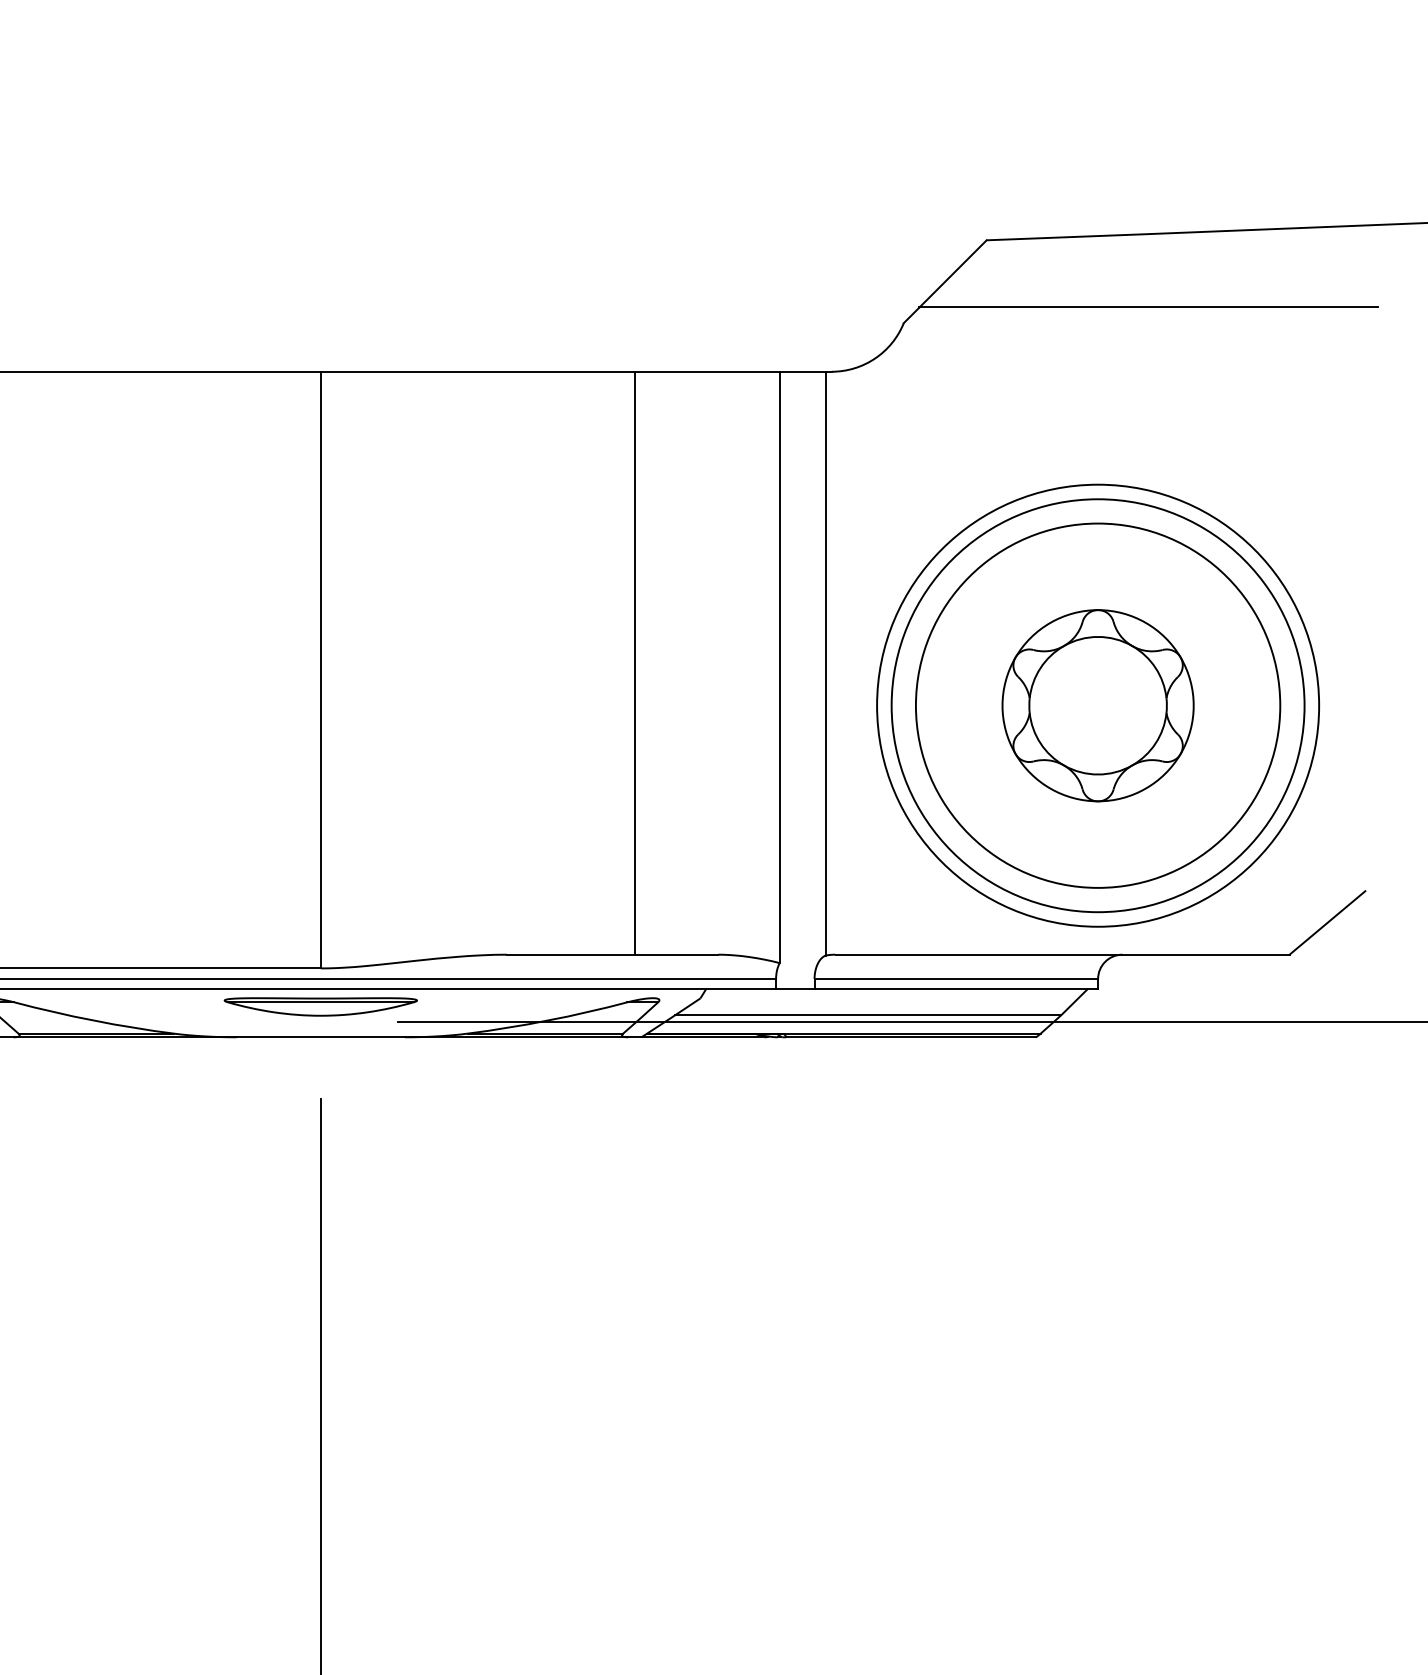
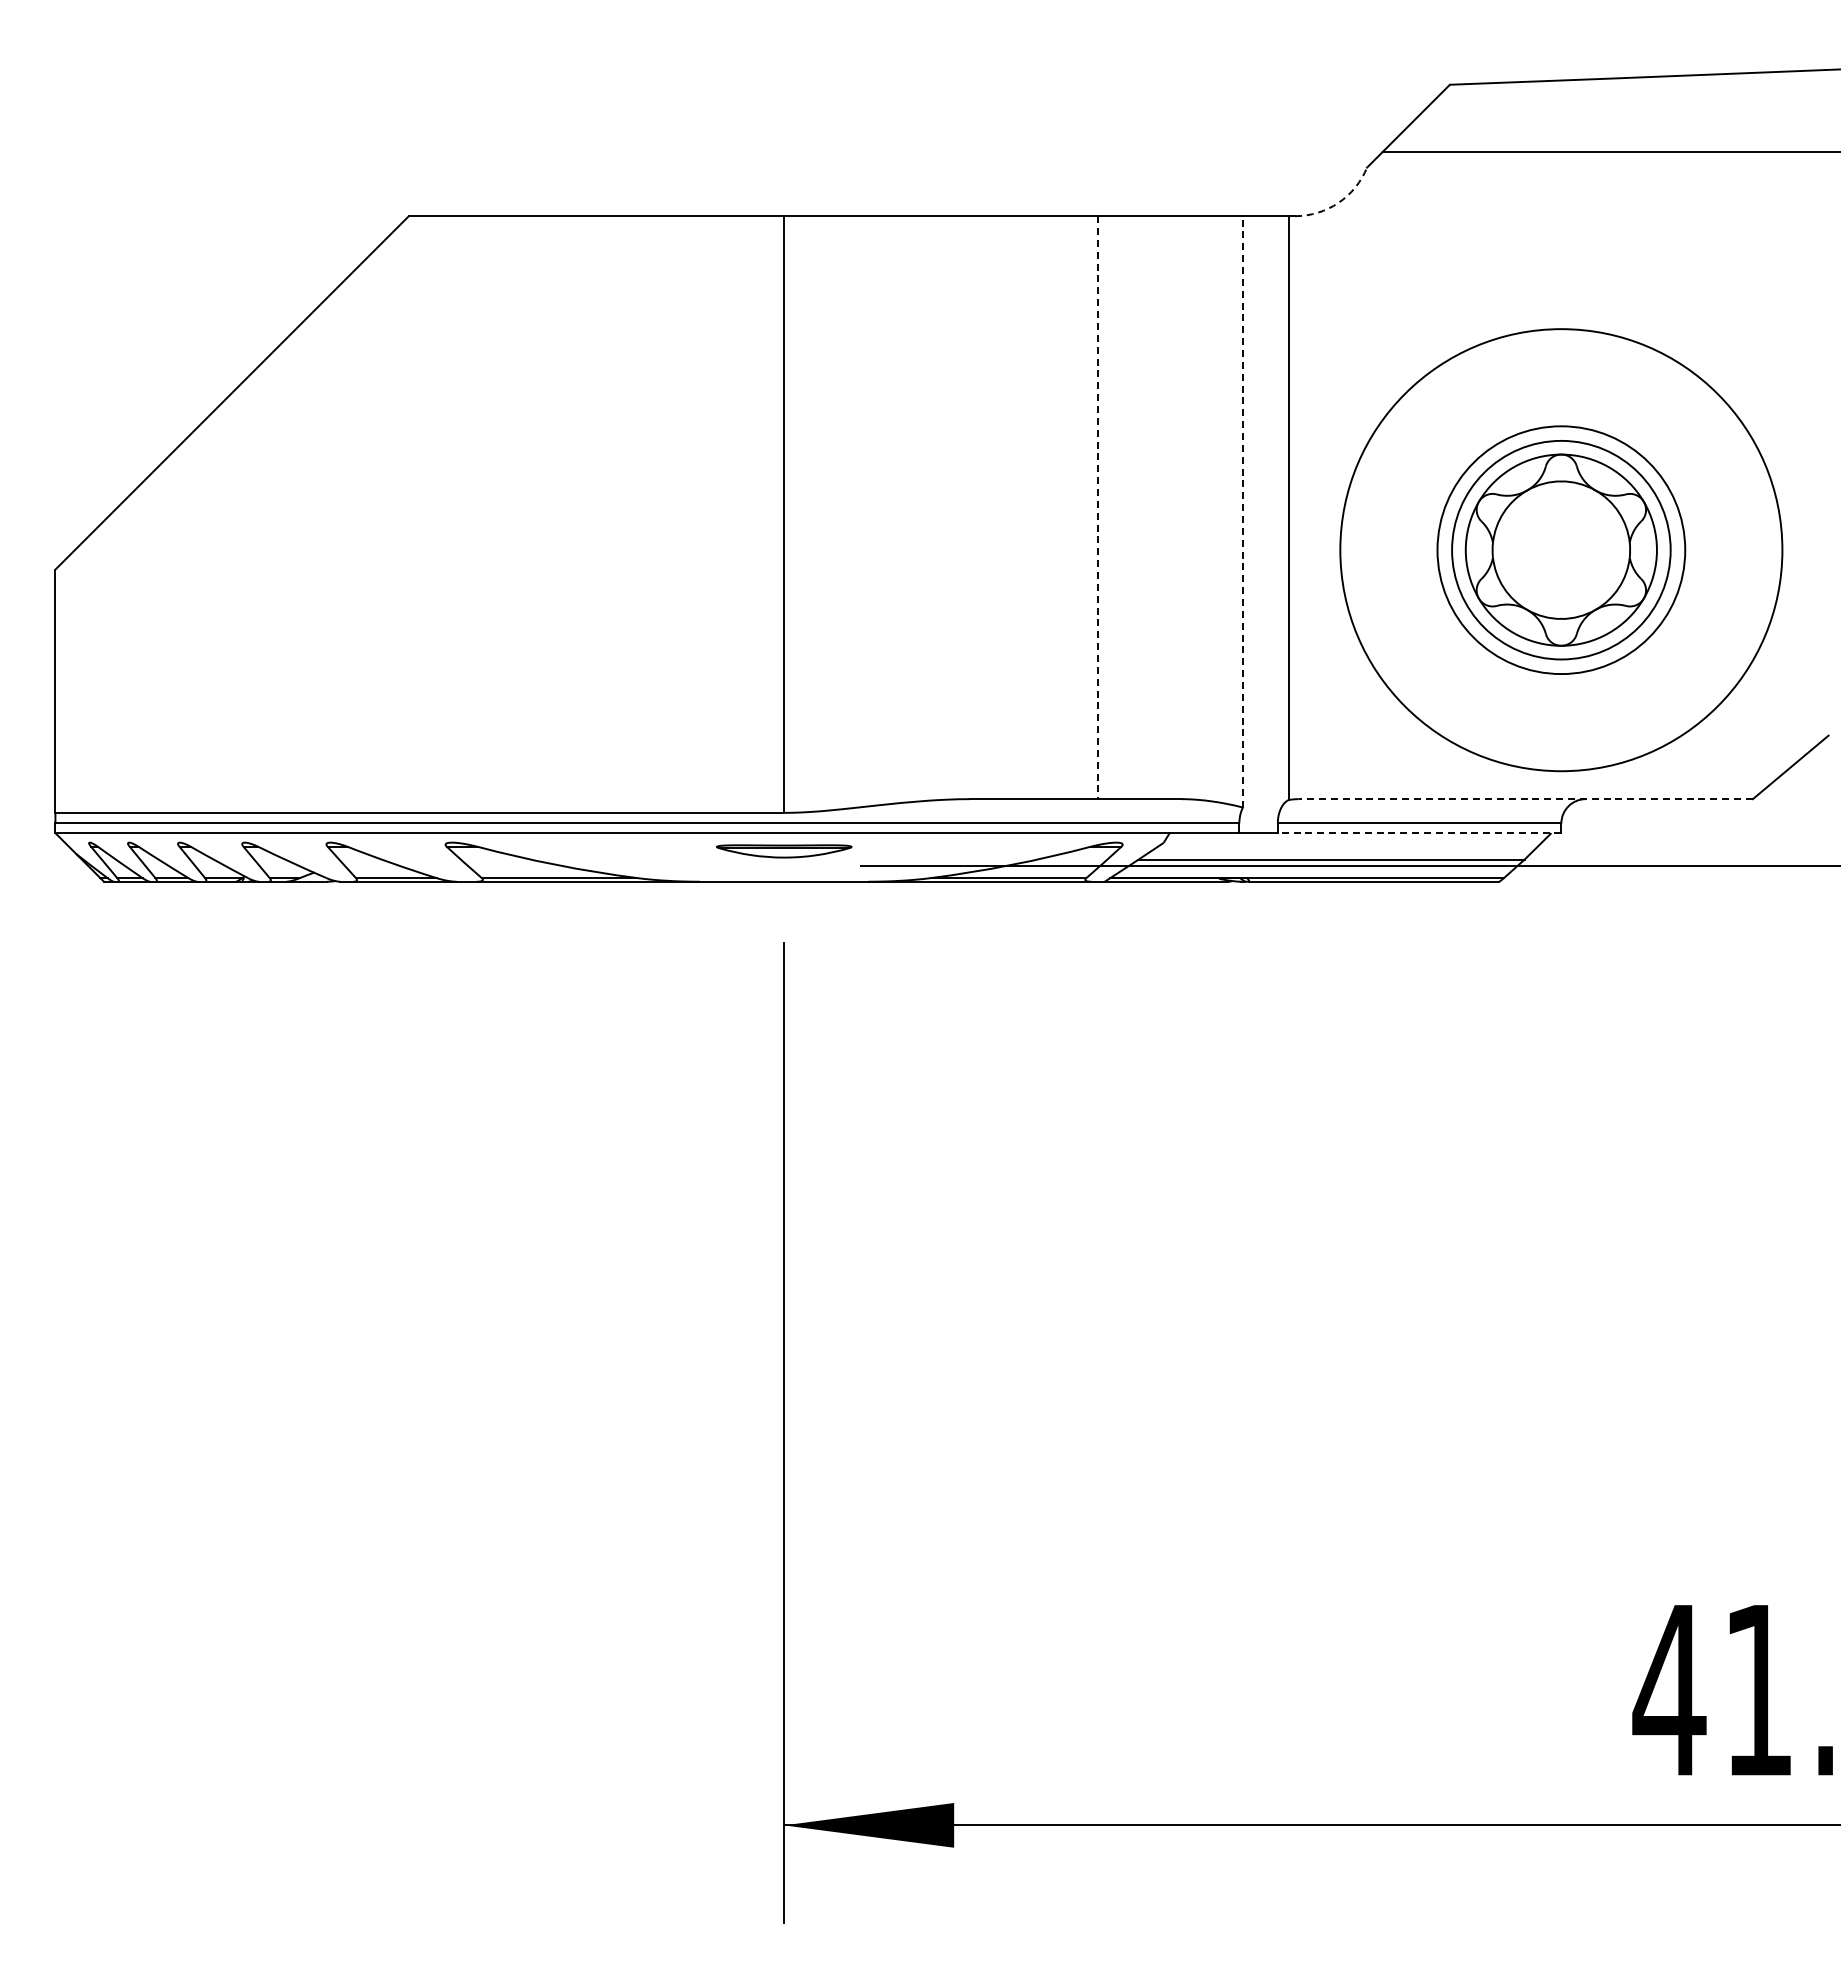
arc: (875, 358) -> (1338, 202), solid -> dashed
line: (634, 664) -> (1097, 508), solid -> dashed
line: (779, 667) -> (1242, 511), solid -> dashed
circle: (1097, 705) -> (1560, 549), size x0.6
circle: (1098, 706) -> (1561, 550), size x0.6
line: (1062, 955) -> (1525, 799), solid -> dashed
line: (956, 989) -> (1419, 833), solid -> dashed
part: (321, 1007) -> (784, 851), size x0.7

